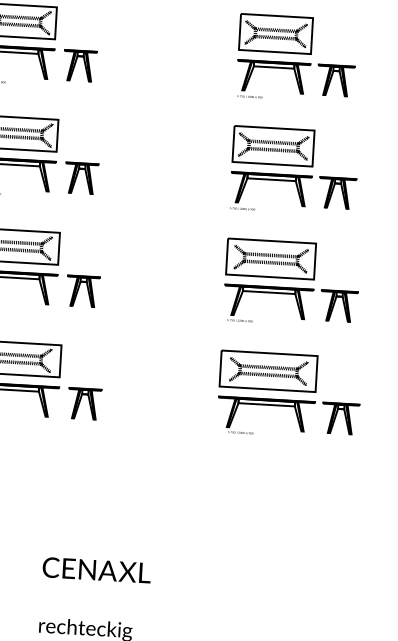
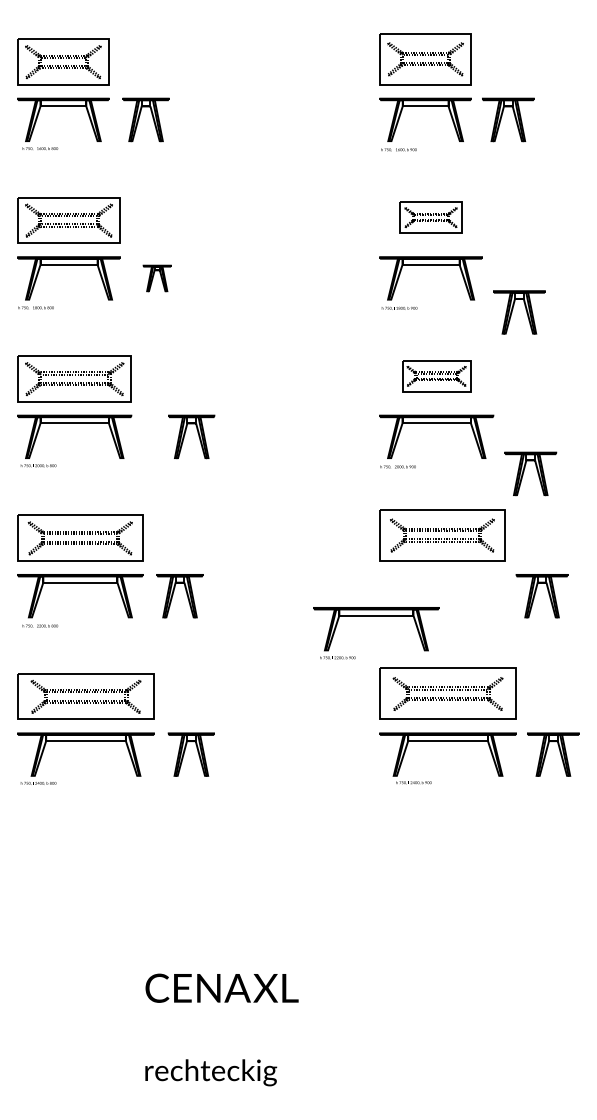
part: (275, 33) -> (430, 217), size x0.6
part: (79, 65) -> (156, 278), size x0.6
part: (331, 78) -> (513, 309), moved
part: (273, 146) -> (436, 376), size x0.6
part: (77, 176) -> (185, 434), moved
part: (333, 191) -> (524, 472), moved
part: (269, 293) -> (376, 616), moved

